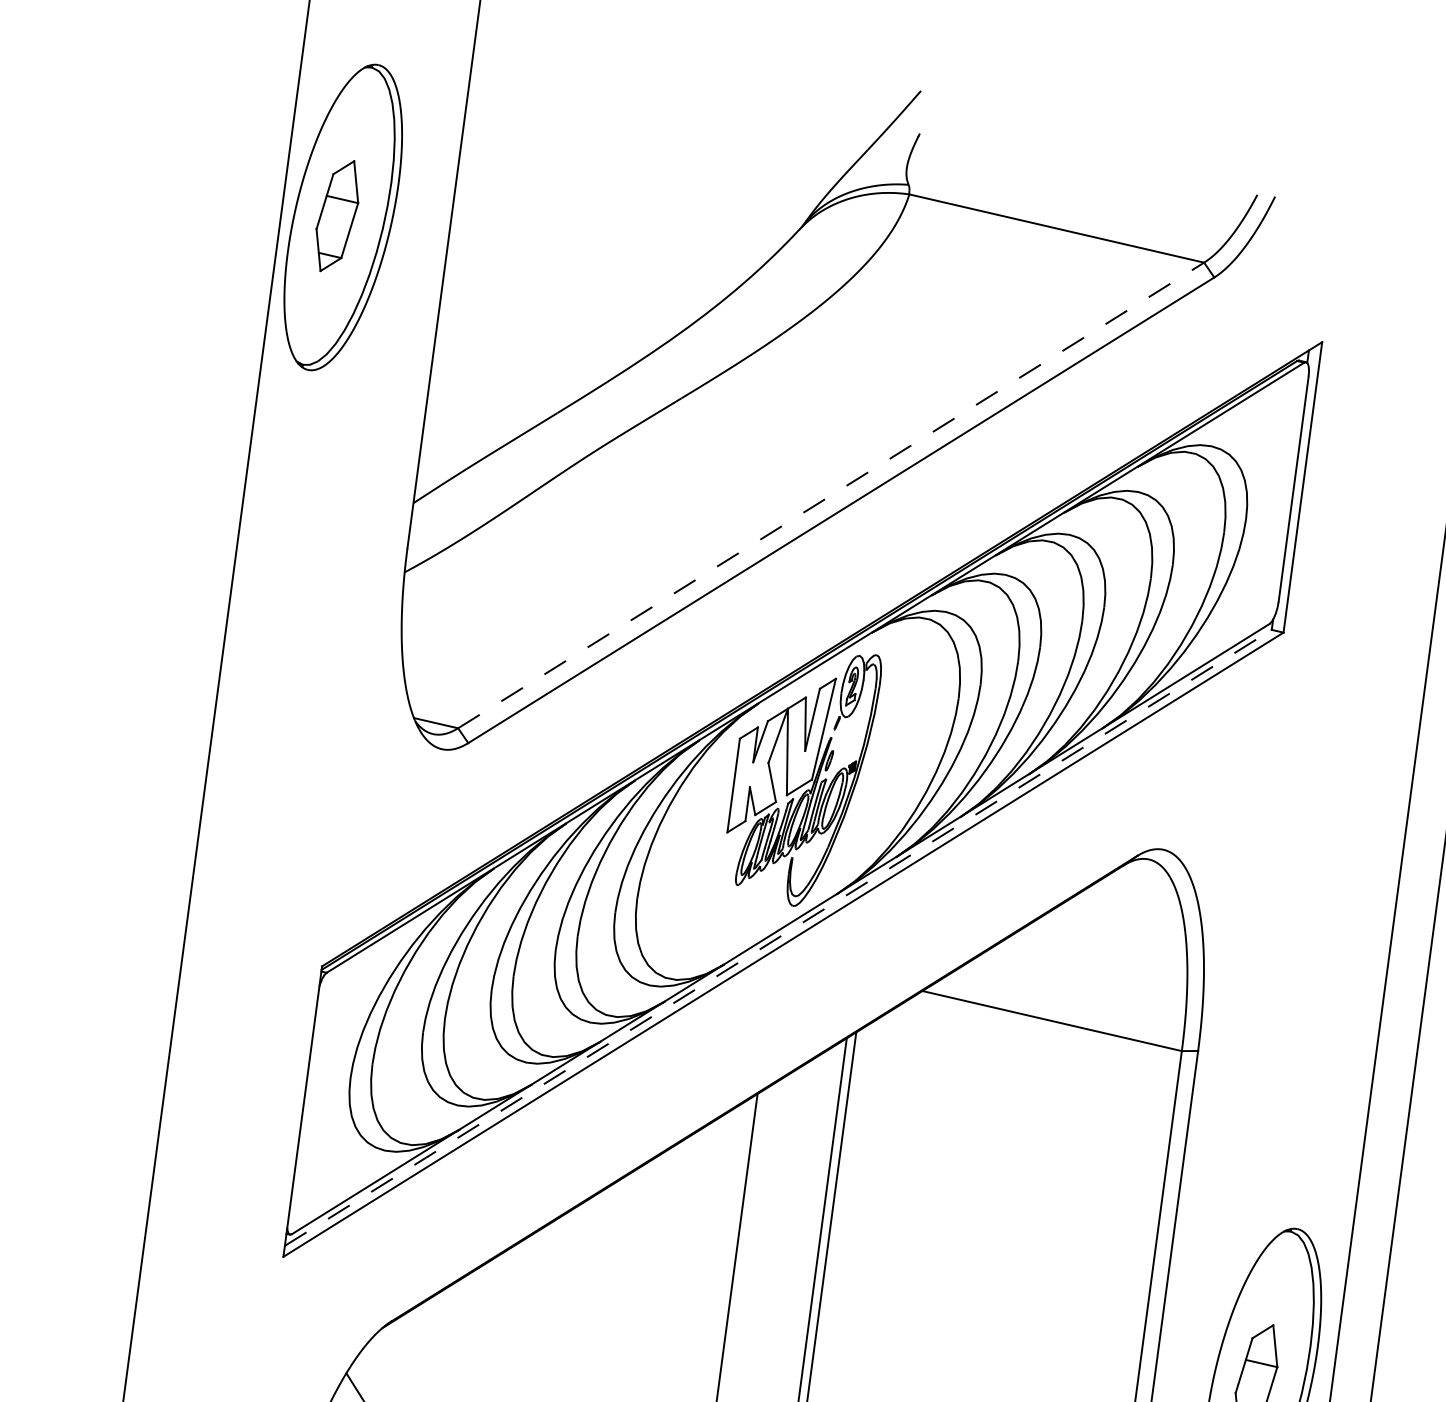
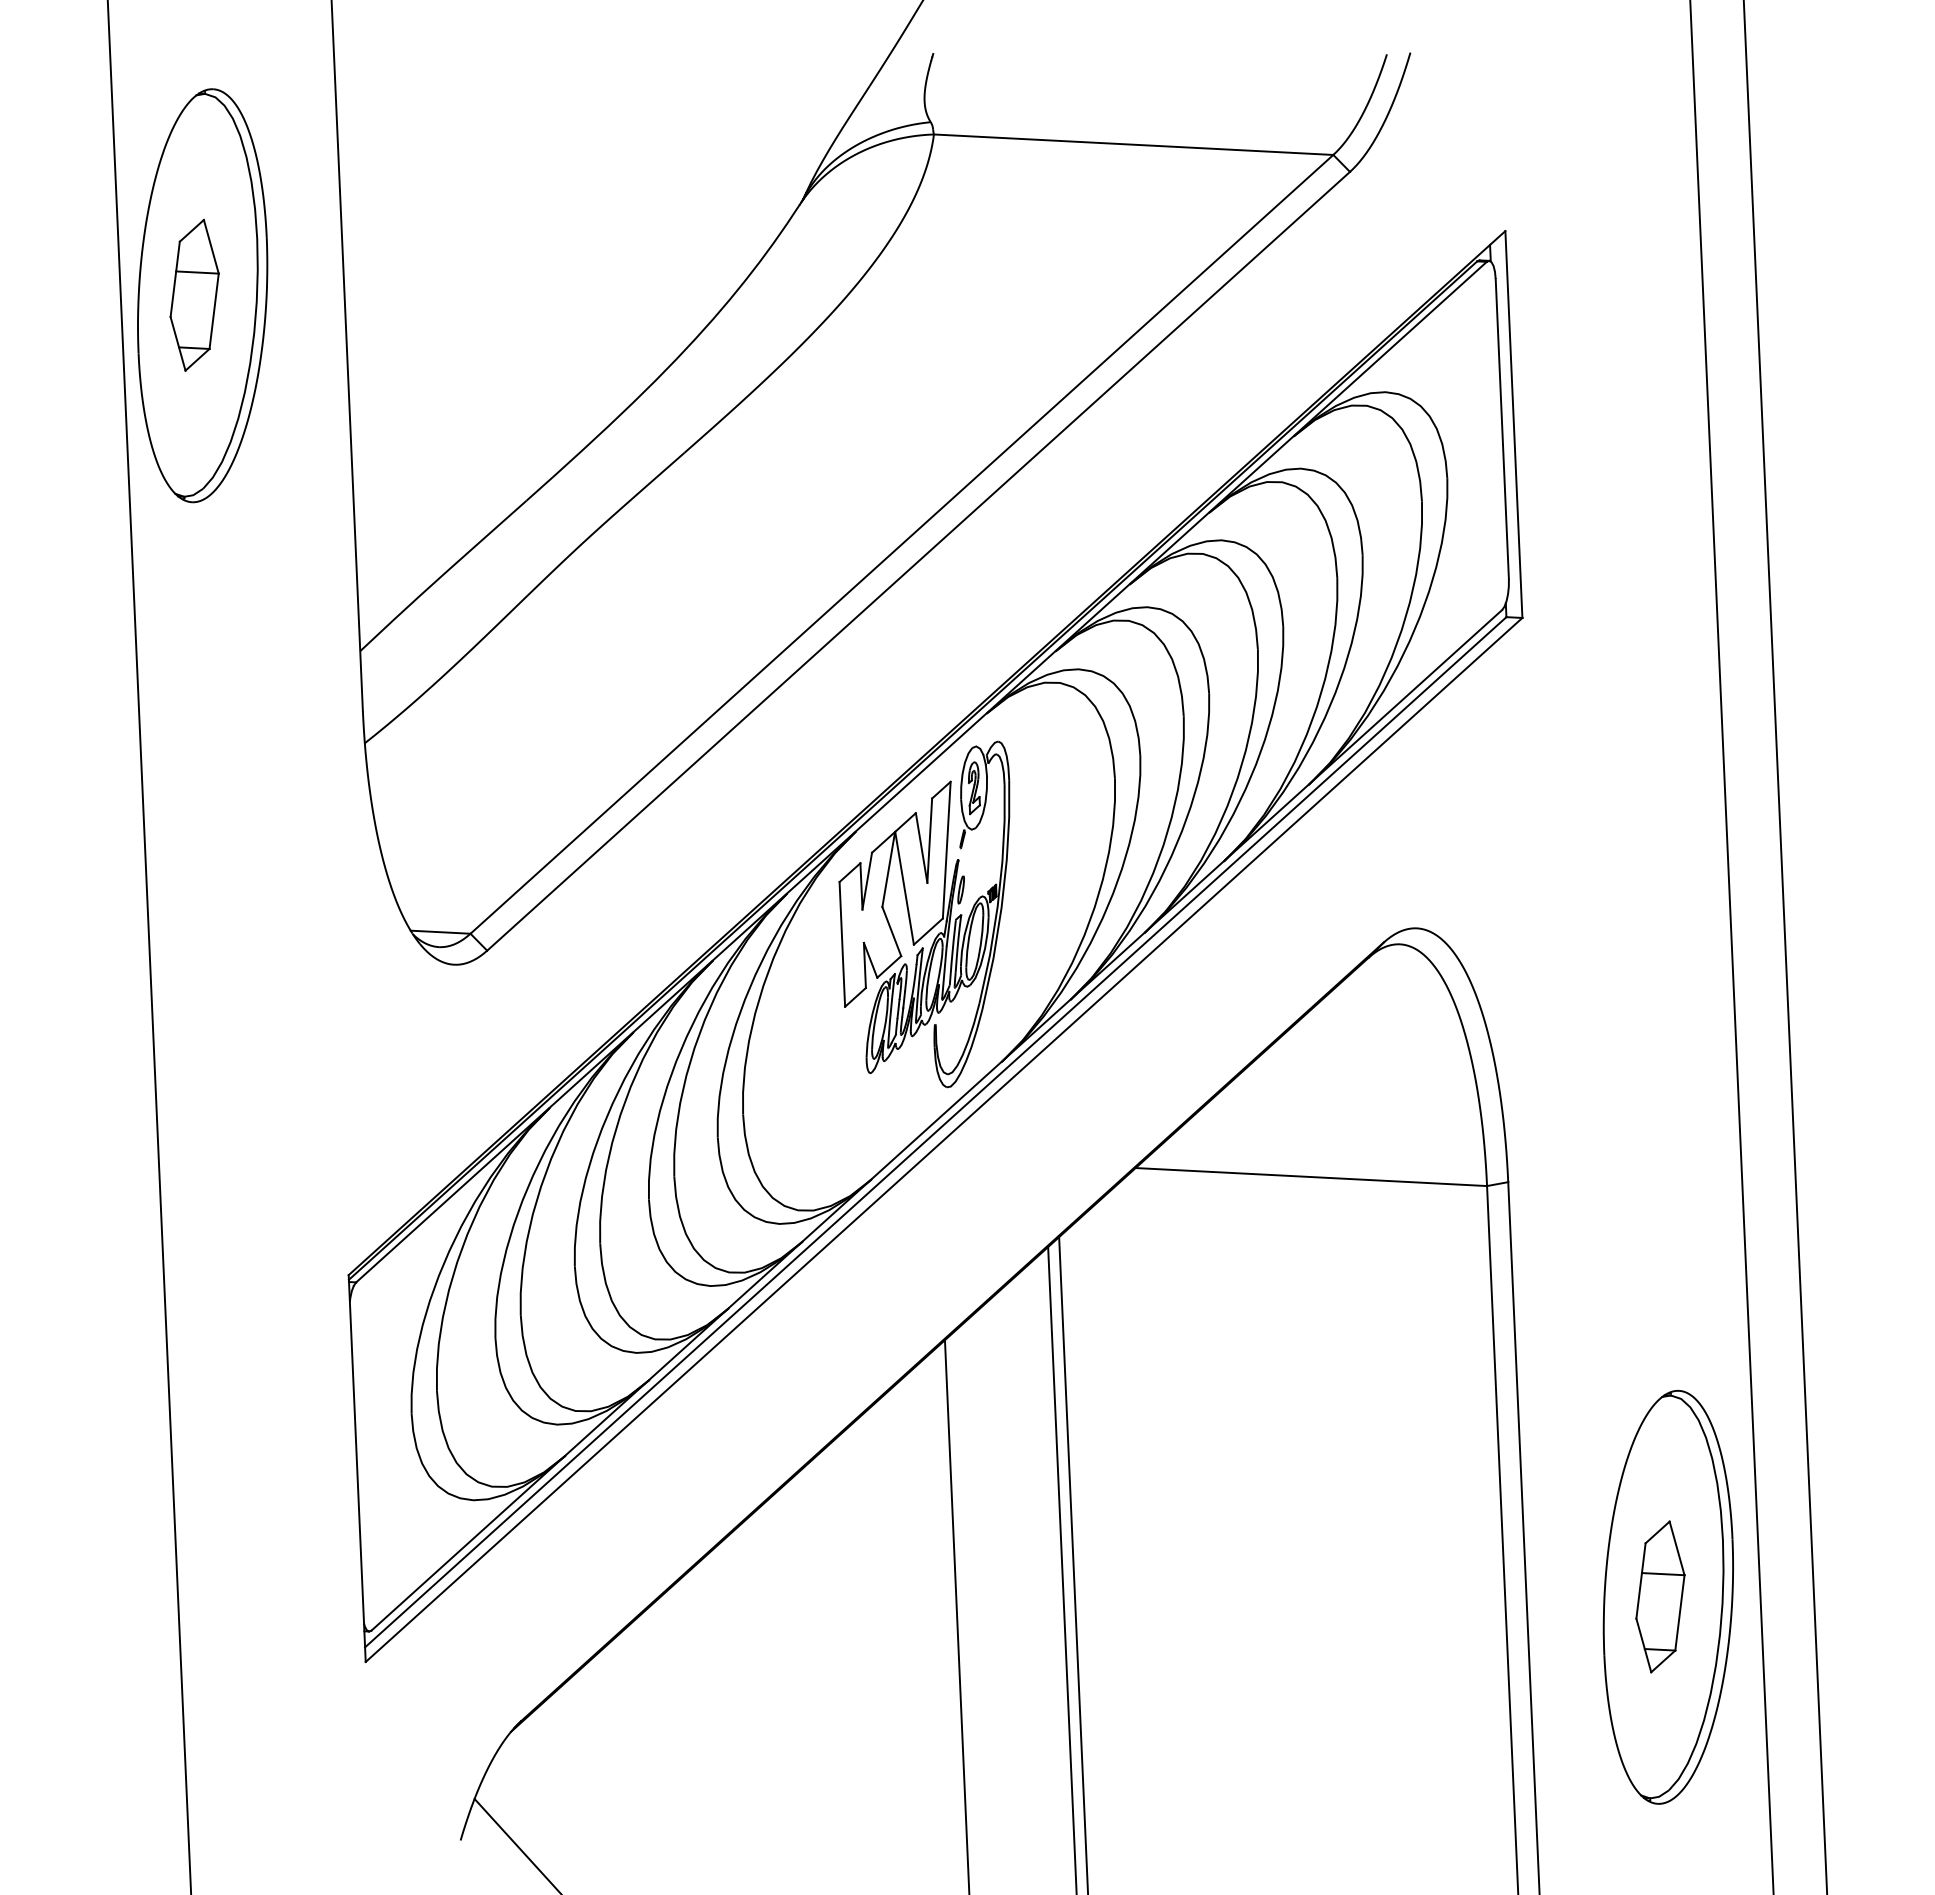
line: (831, 495) -> (902, 544), dashed -> solid
line: (778, 938) -> (935, 1132), dashed -> solid

